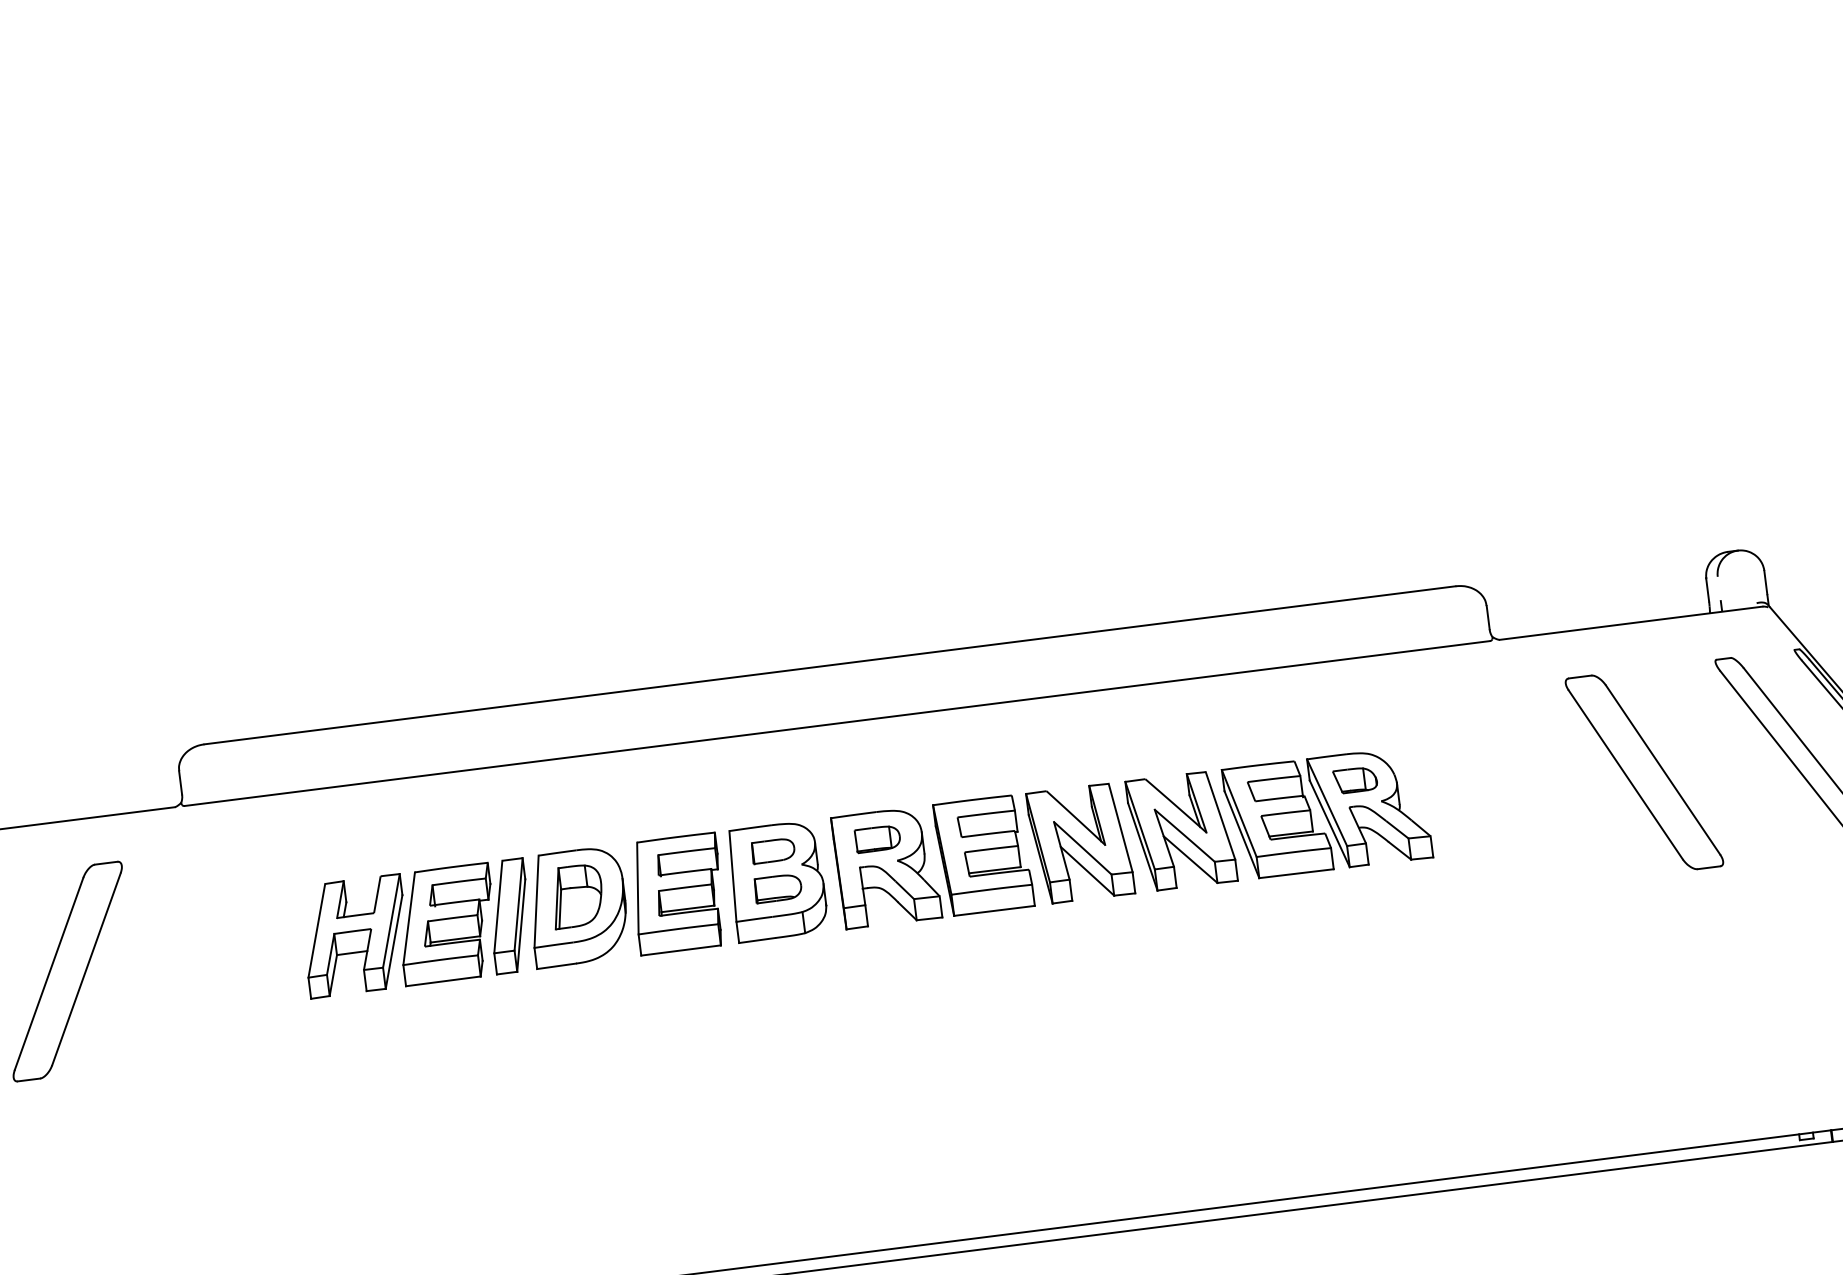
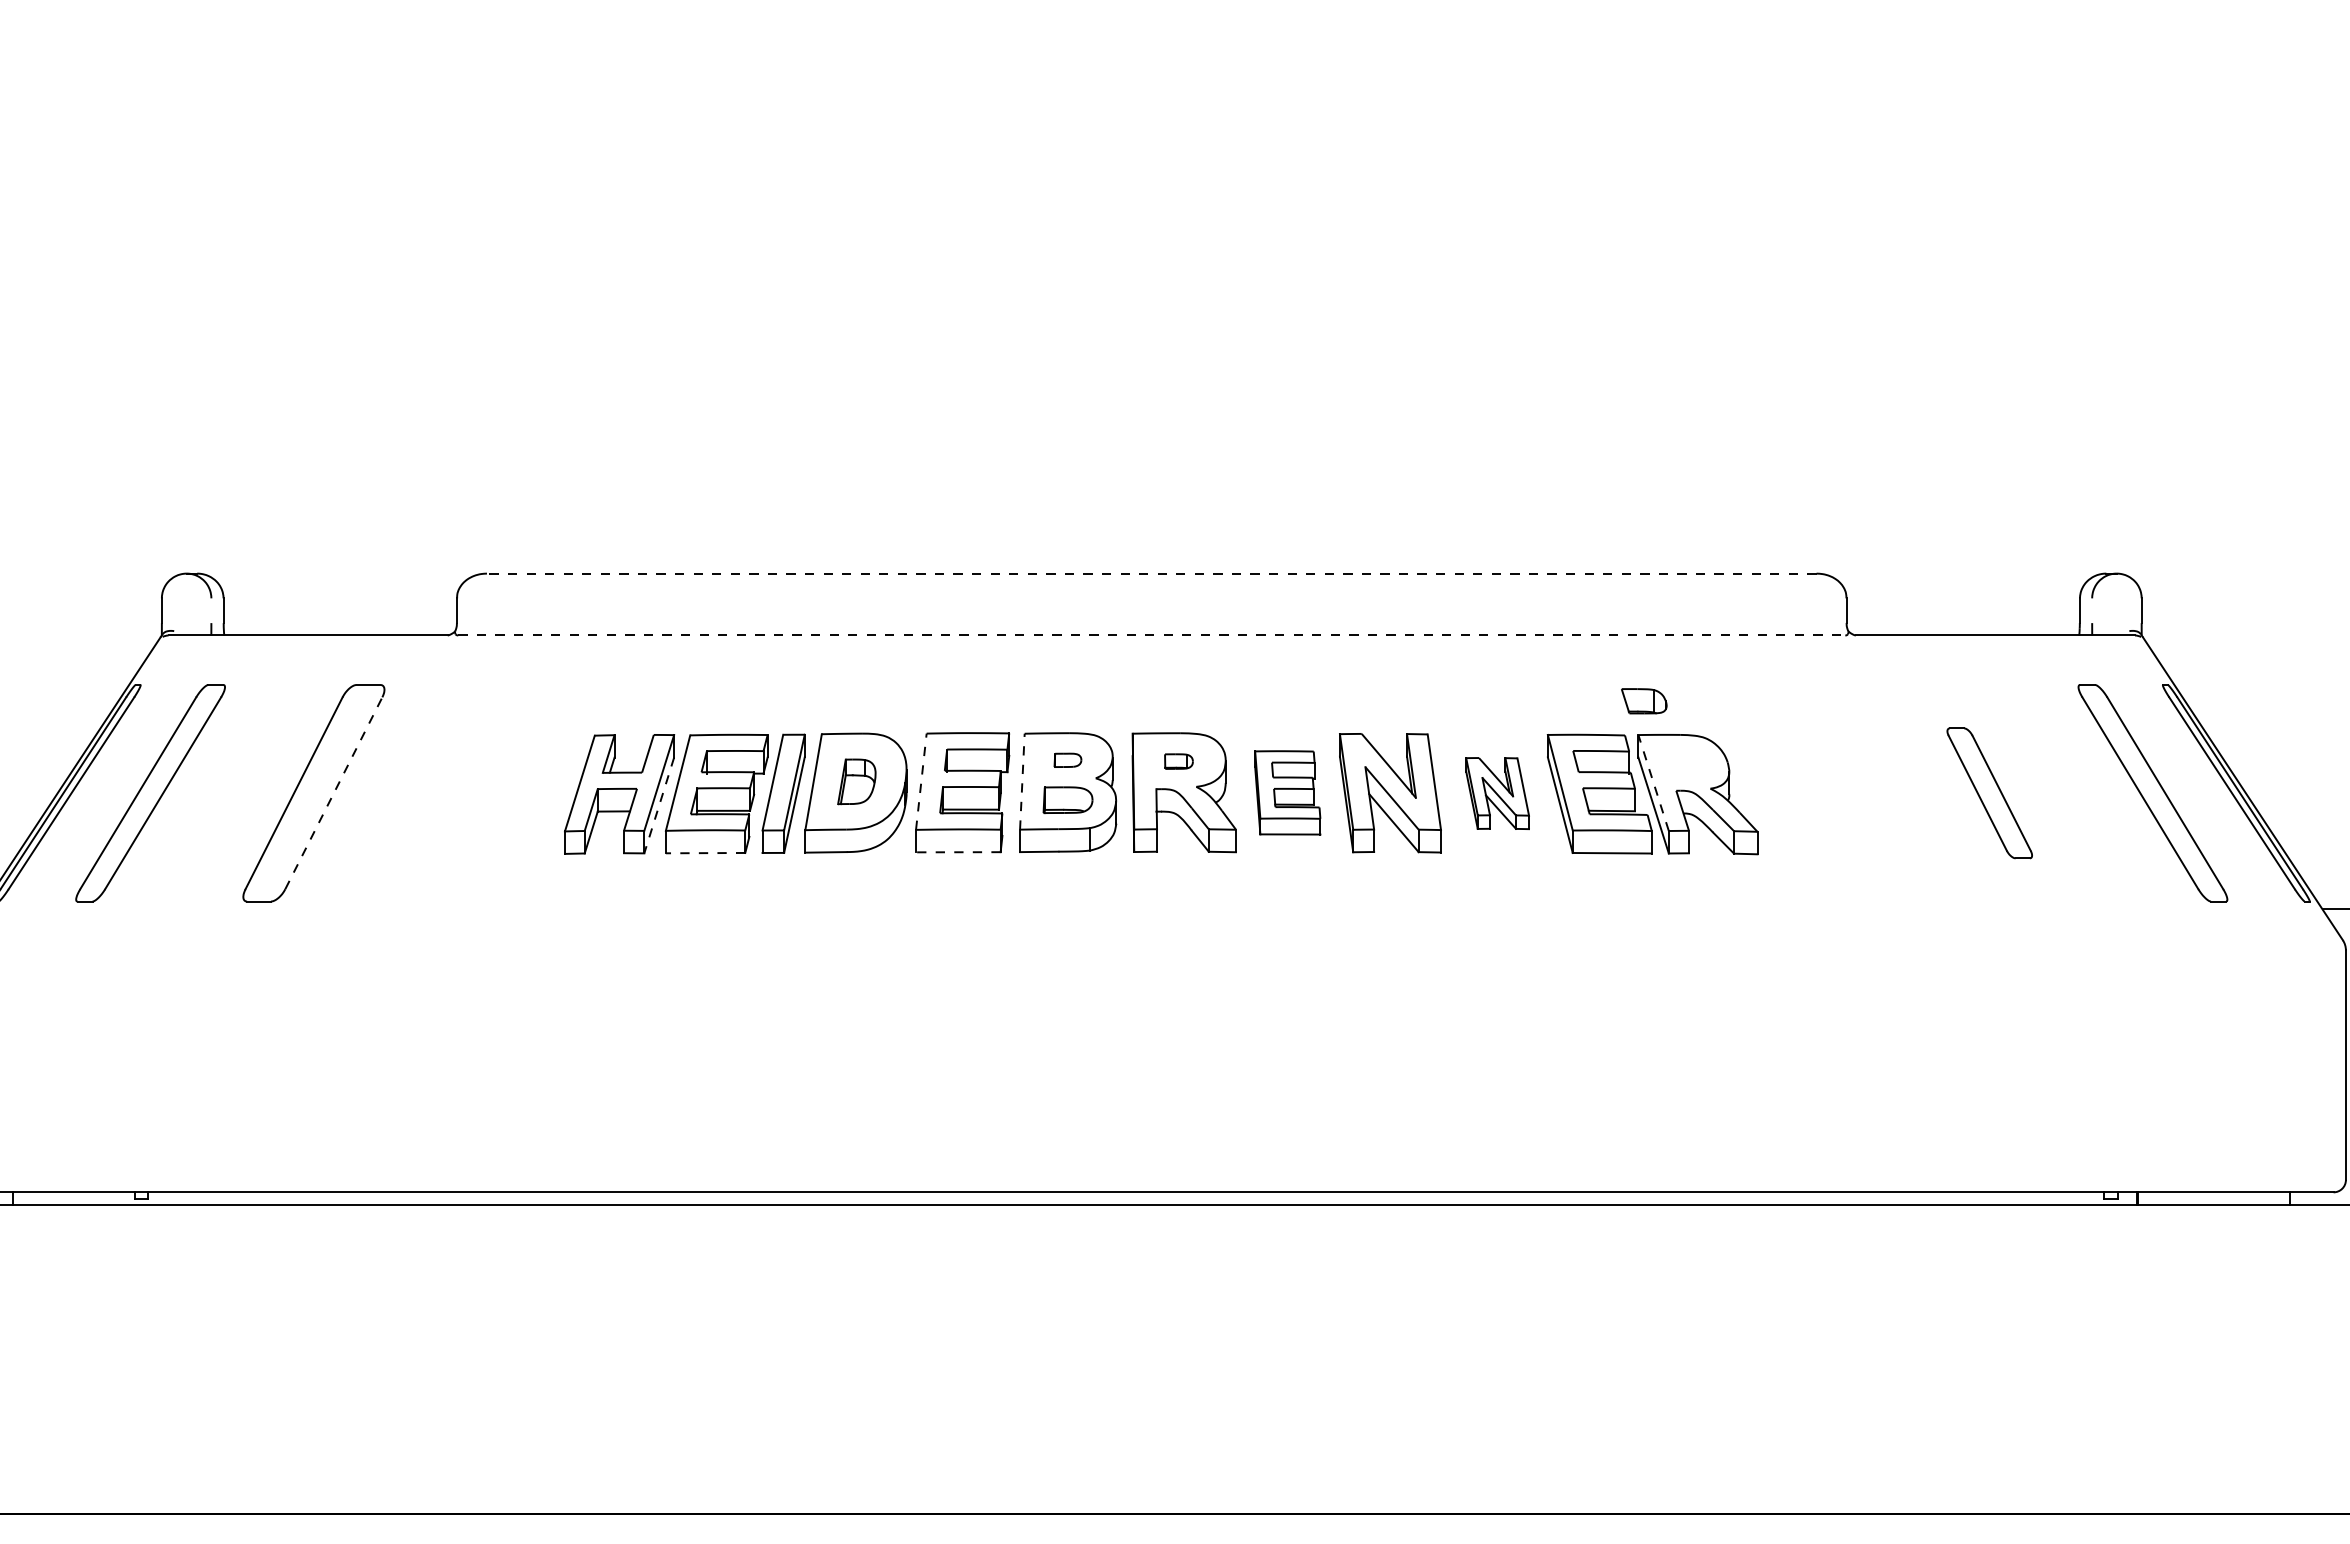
line: (829, 665) -> (1151, 573), solid -> dashed
line: (837, 723) -> (1151, 635), solid -> dashed
part: (1644, 772) -> (1989, 793), size x0.6
part: (1355, 780) -> (1644, 701), moved
line: (1326, 802) -> (1653, 782), solid -> dashed
part: (1181, 831) -> (1497, 793), size x0.6
part: (877, 838) -> (1178, 761), size x0.6
part: (772, 851) -> (1067, 760), size x0.6
part: (983, 855) -> (1287, 792), size x0.7
line: (733, 876) -> (1022, 781), solid -> dashed
line: (638, 888) -> (921, 781), solid -> dashed
part: (576, 896) -> (856, 781), size x0.7
line: (394, 942) -> (659, 805), solid -> dashed
line: (680, 950) -> (957, 852), solid -> dashed
line: (87, 968) -> (334, 792), solid -> dashed
line: (443, 981) -> (705, 853), solid -> dashed

